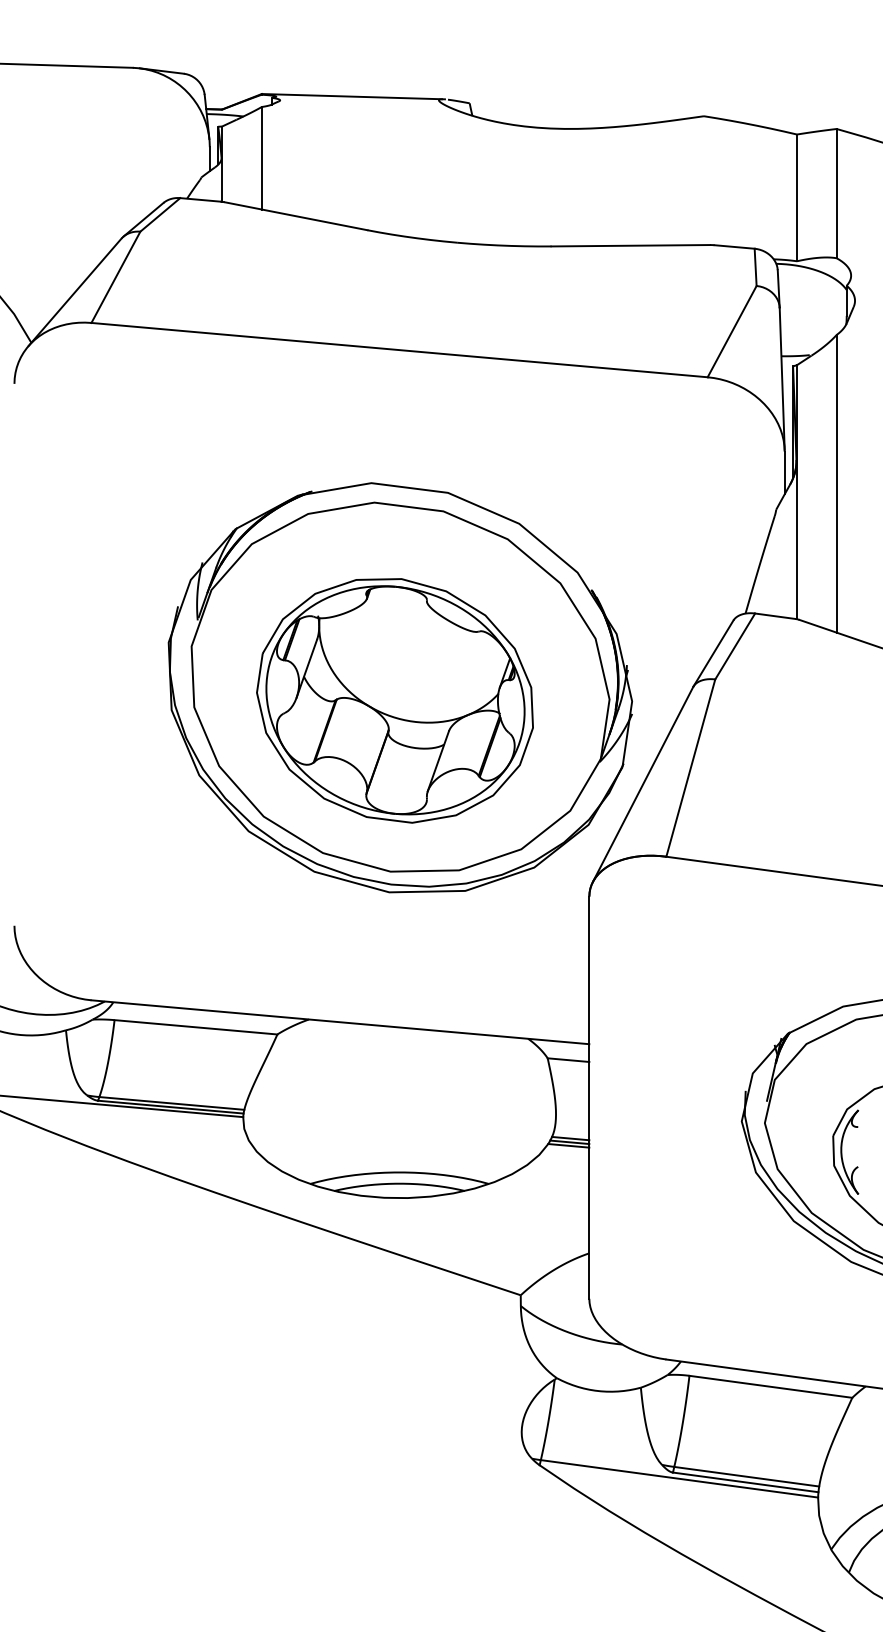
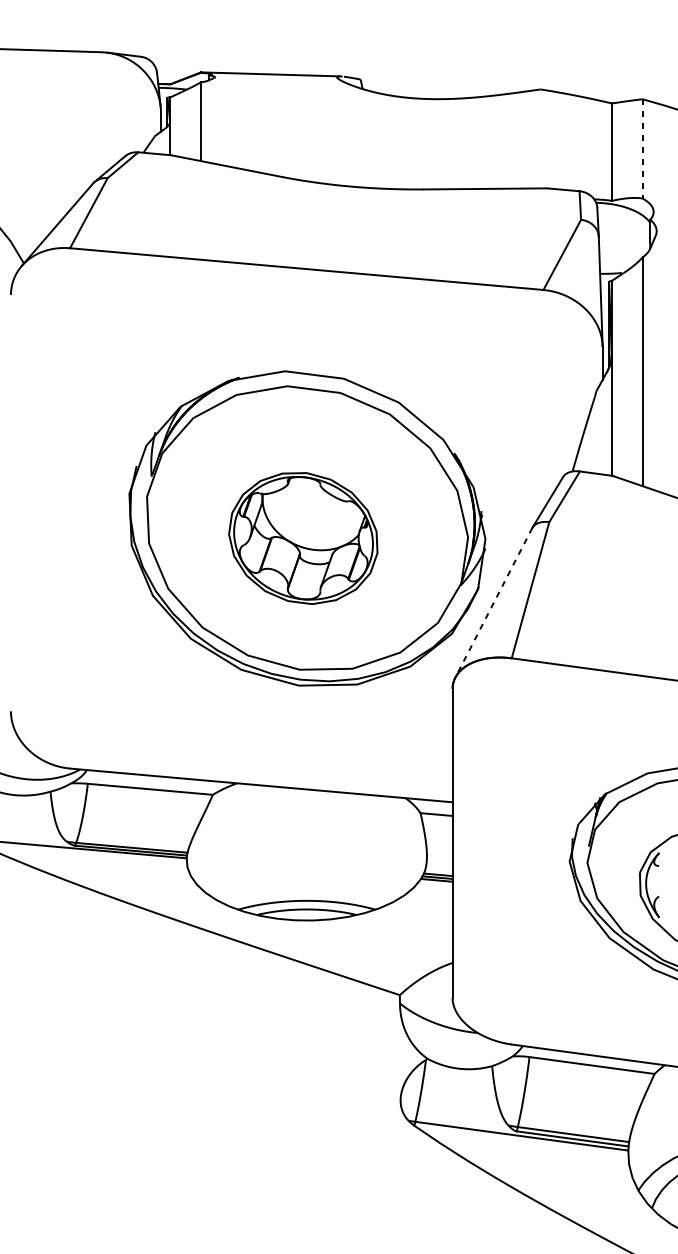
line: (836, 193) -> (642, 148), solid -> dashed
part: (394, 700) -> (302, 538), size x0.7
line: (643, 784) -> (494, 602), solid -> dashed

